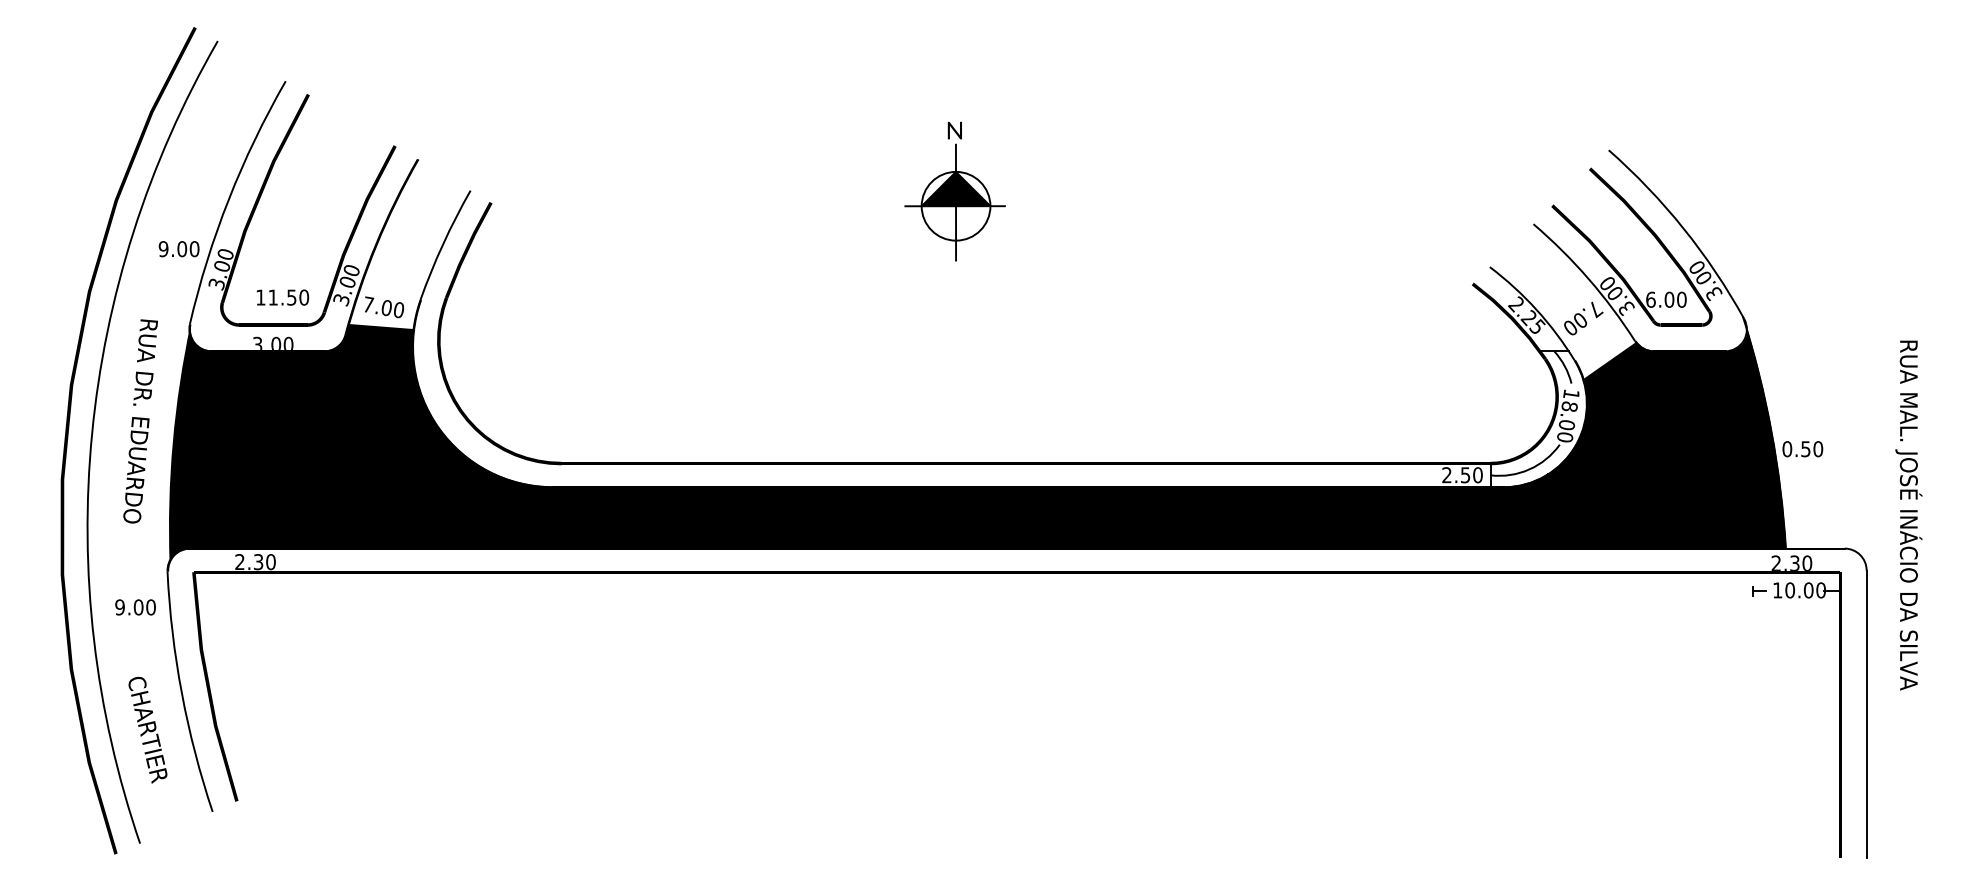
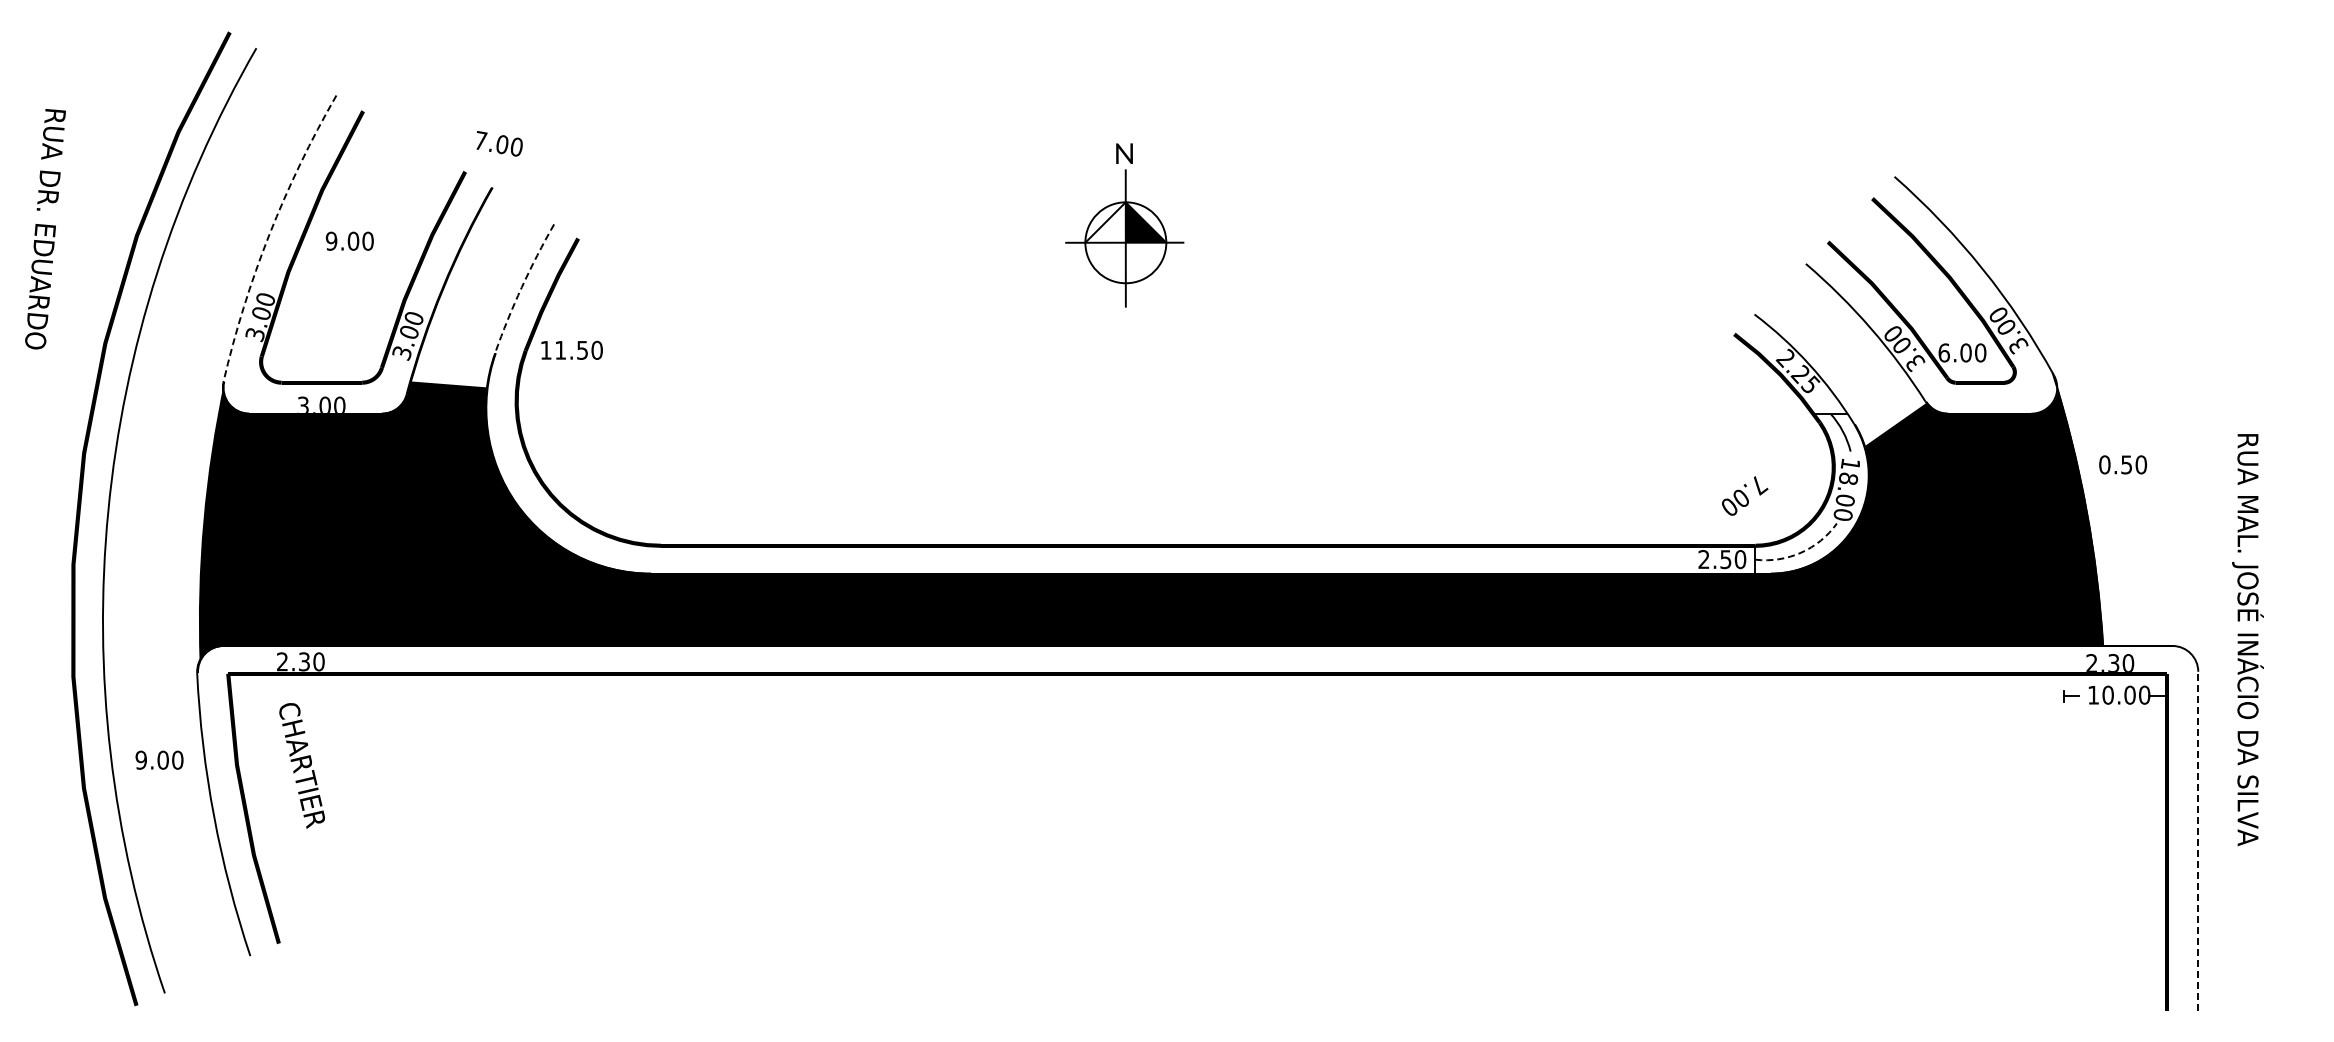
fill: (938, 189) -> (1105, 222), removed
arc: (228, 199) -> (269, 234), solid -> dashed
arc: (442, 244) -> (521, 287), solid -> dashed
text: (178, 248) -> (349, 240), moved
text: (282, 296) -> (571, 349), moved
text: (384, 307) -> (499, 143), moved
text: (1584, 318) -> (1745, 495), moved
text: (140, 421) -> (45, 229), moved
text: (1803, 448) -> (2123, 464), moved
arc: (1529, 469) -> (1801, 552), solid -> dashed
text: (1908, 515) -> (2247, 639), moved
text: (135, 606) -> (159, 759), moved
line: (1866, 713) -> (2198, 840), solid -> dashed
text: (147, 729) -> (301, 765), moved

